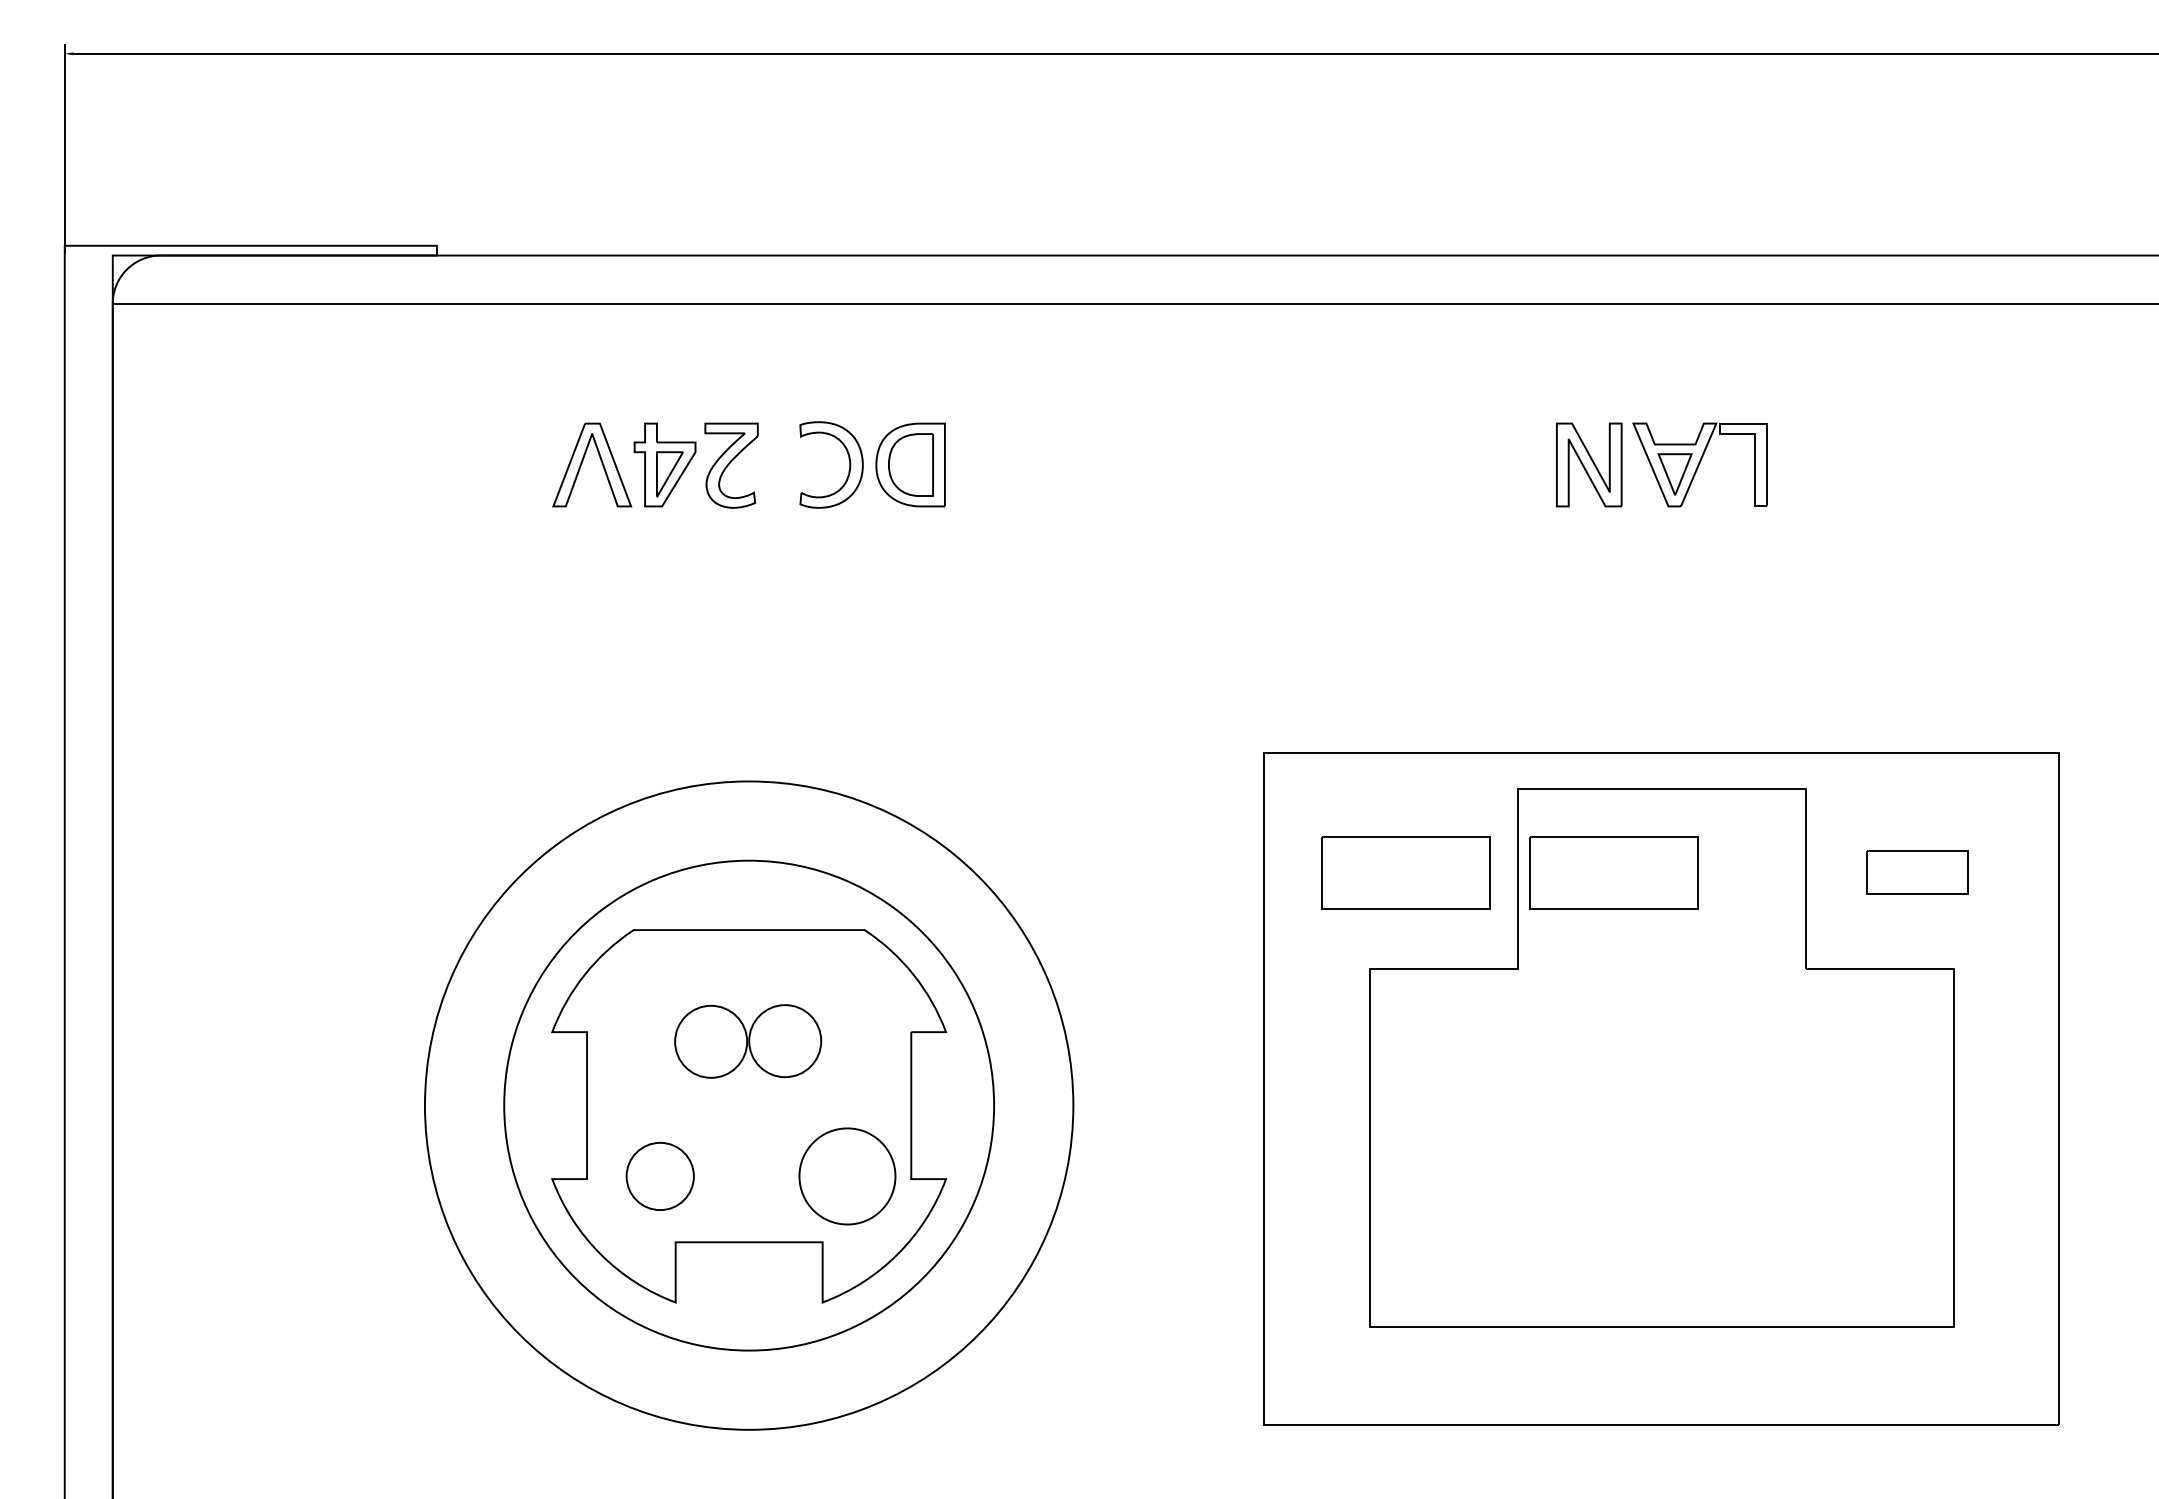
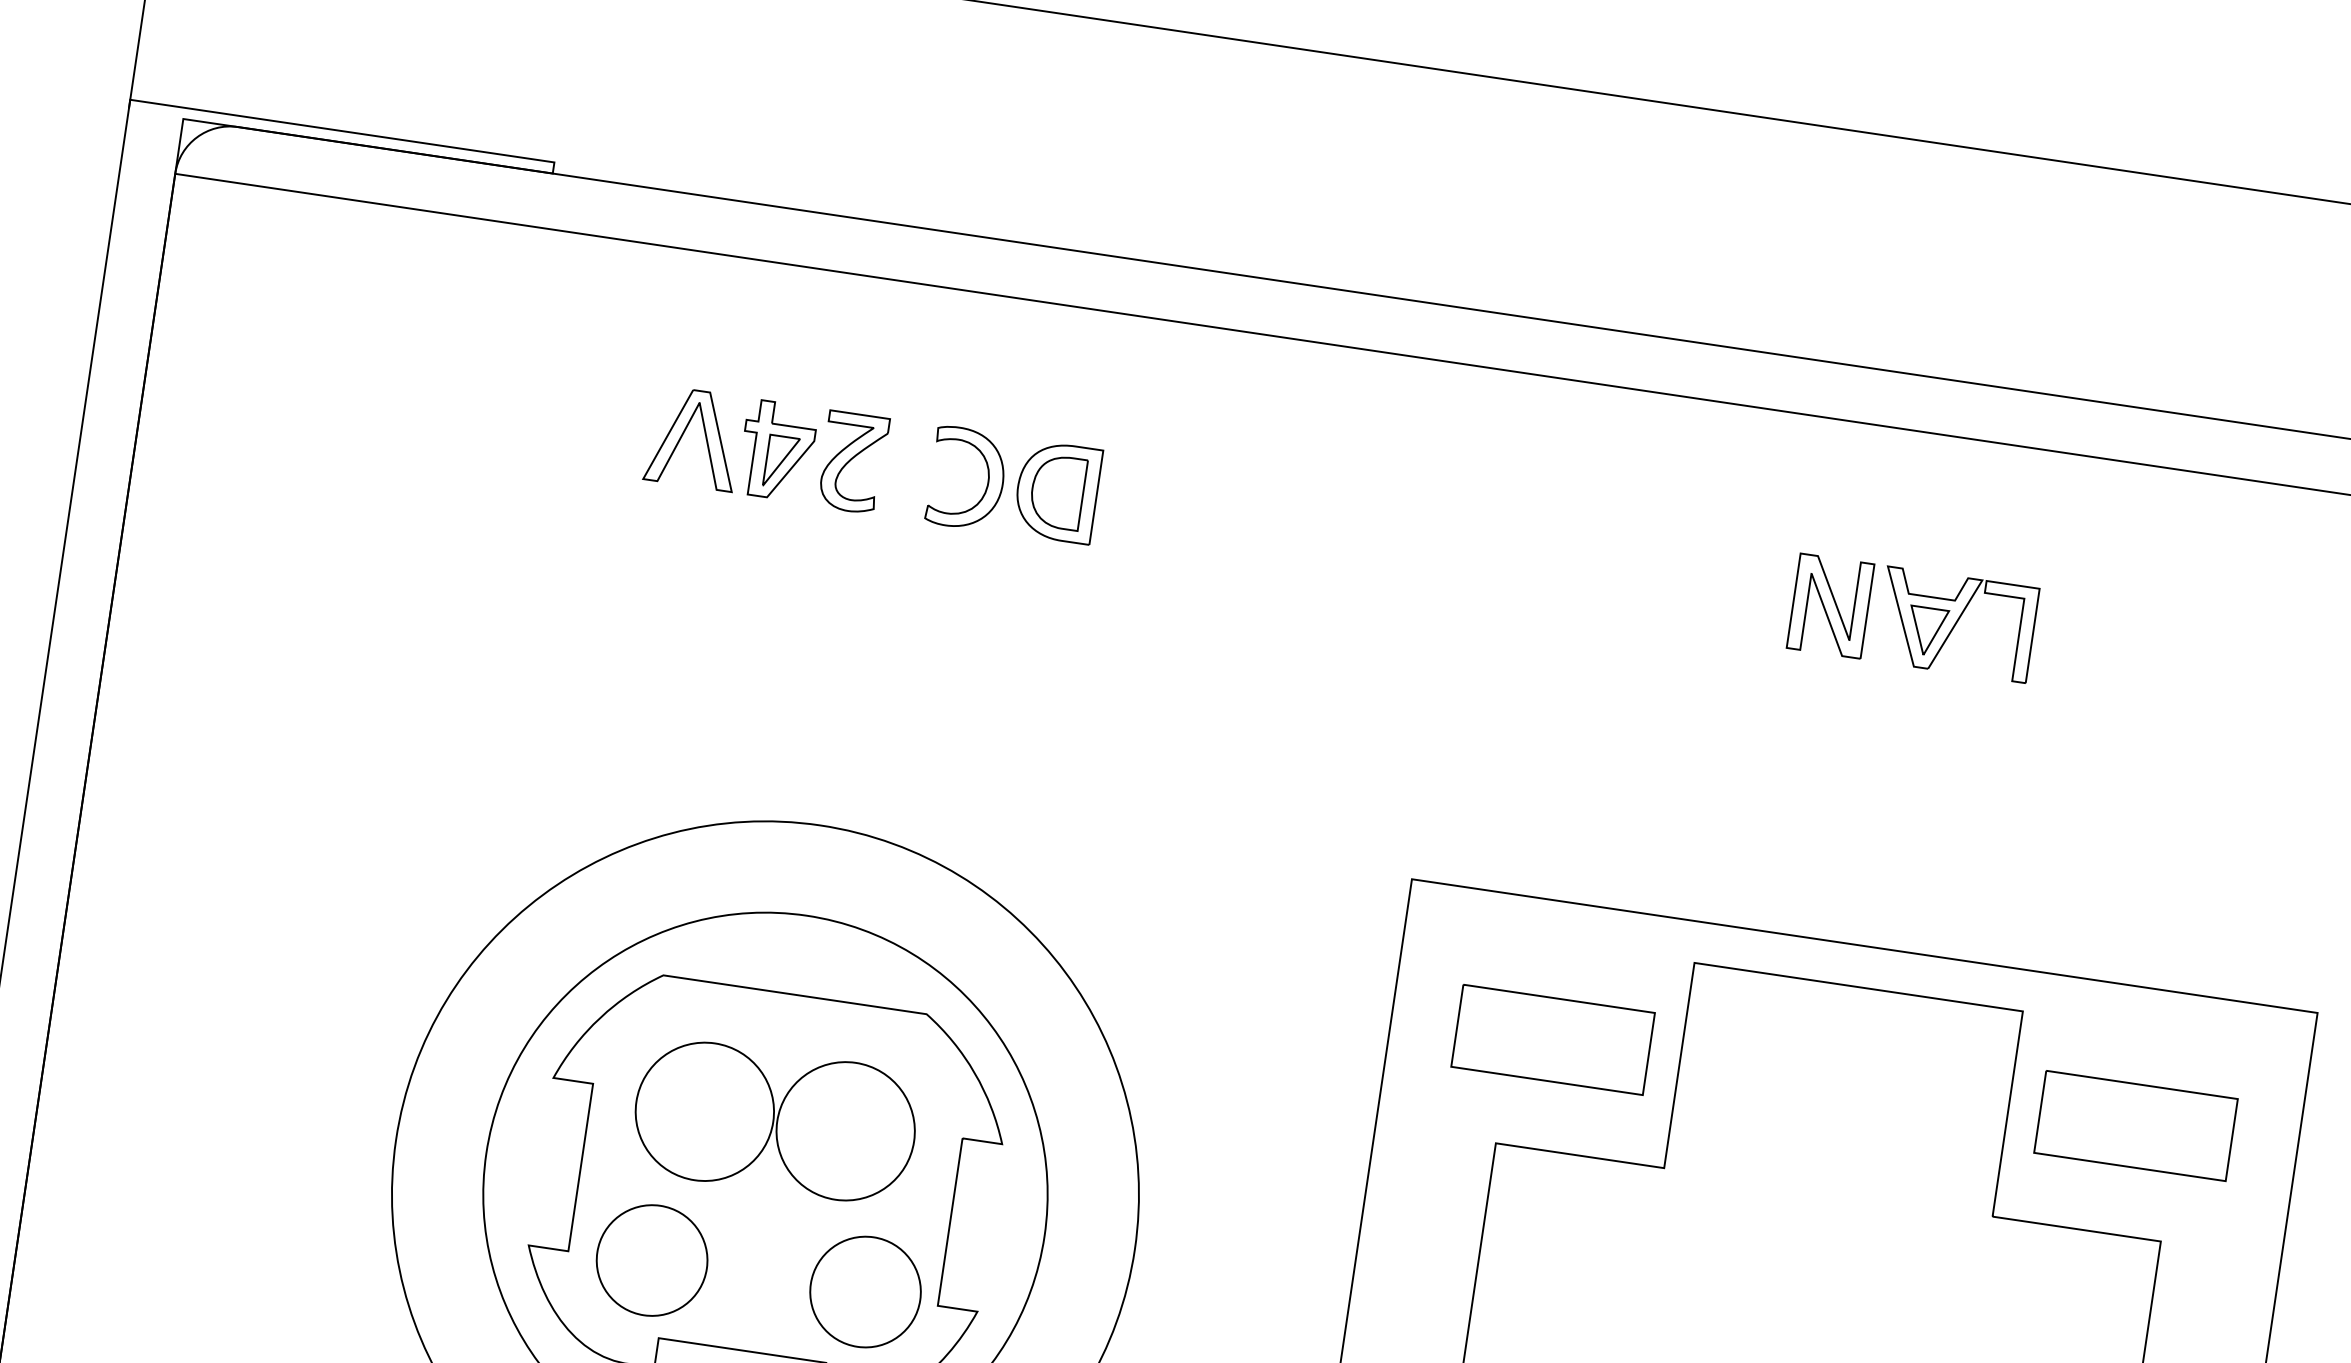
part: (1613, 872) -> (1789, 1074), removed
part: (1917, 872) -> (2136, 1125), size x1.67
part: (747, 1041) -> (774, 1121), size x1.67
part: (660, 1176) -> (652, 1260), size x1.43

